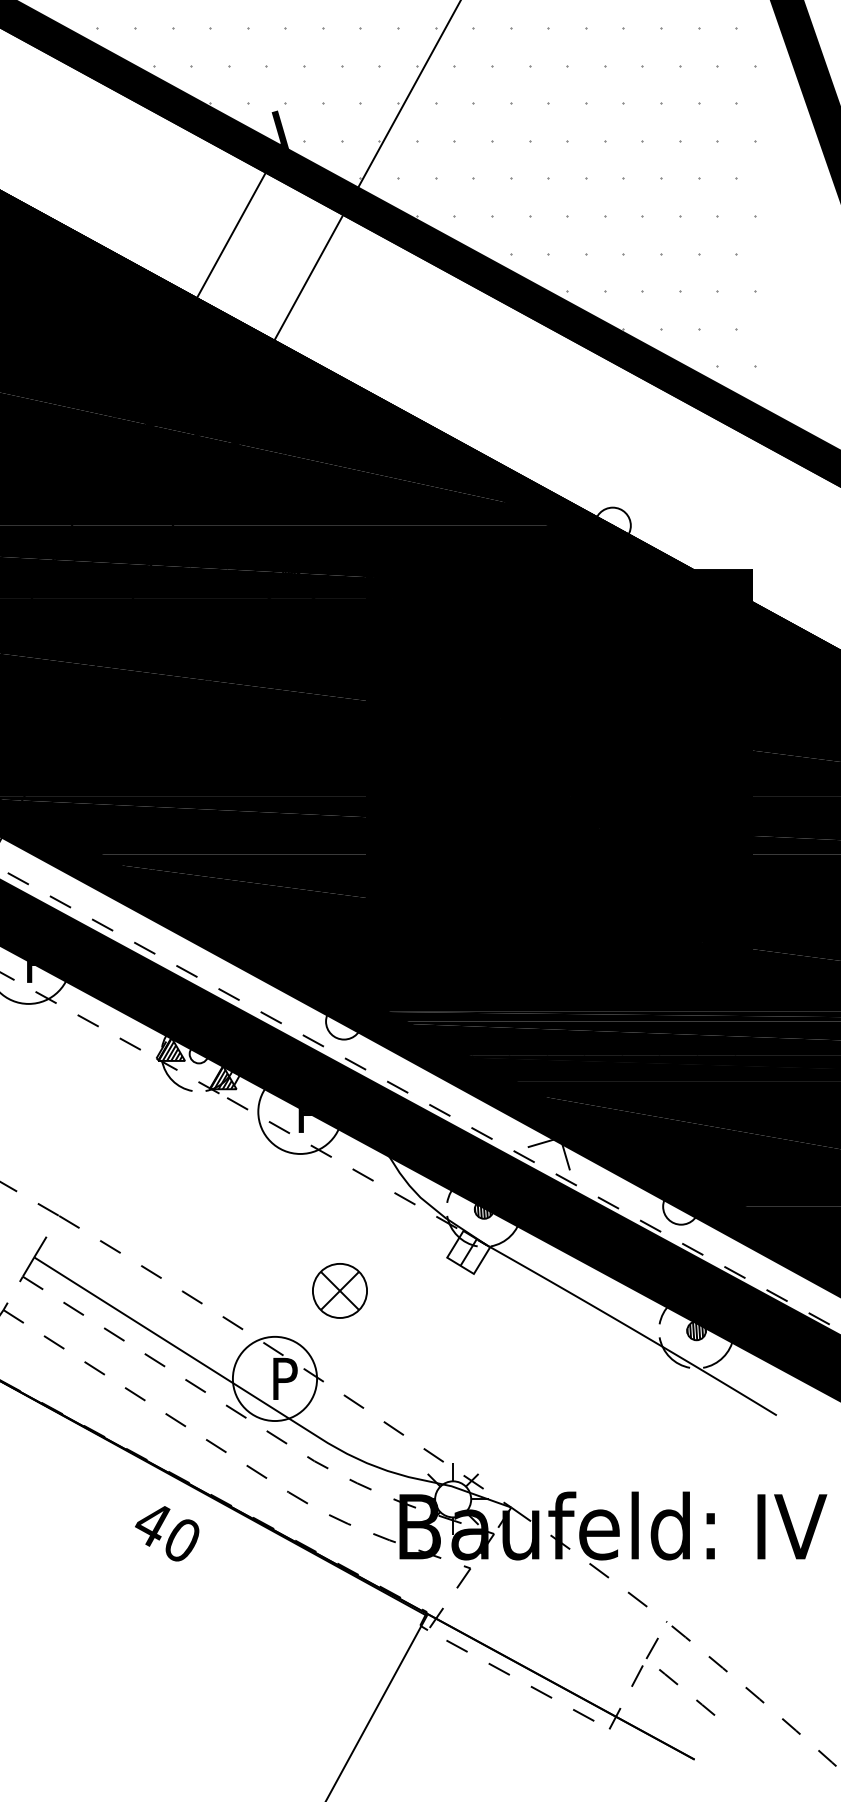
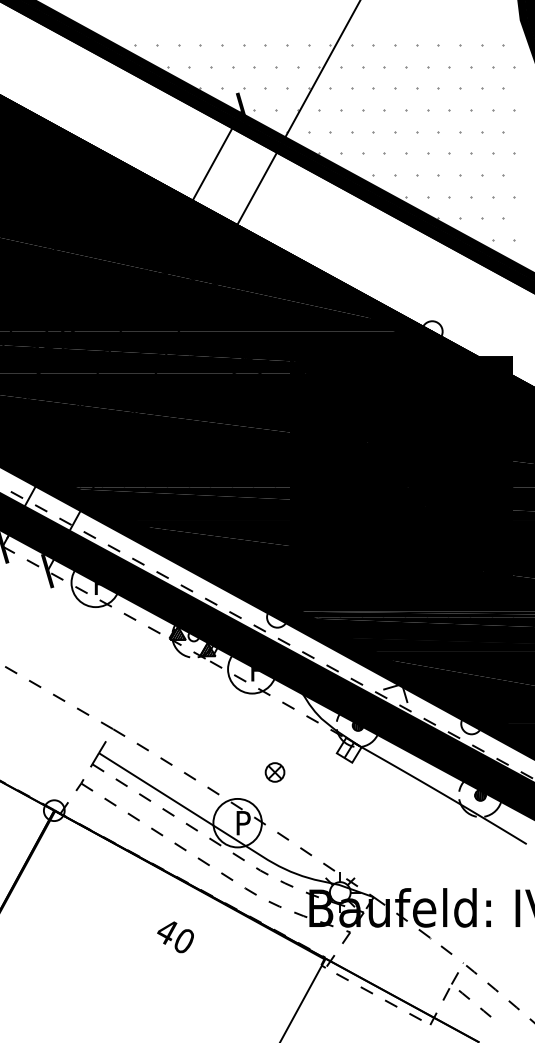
part: (338, 1290) -> (274, 772), size x0.6
text: (167, 1533) -> (175, 937), moved

